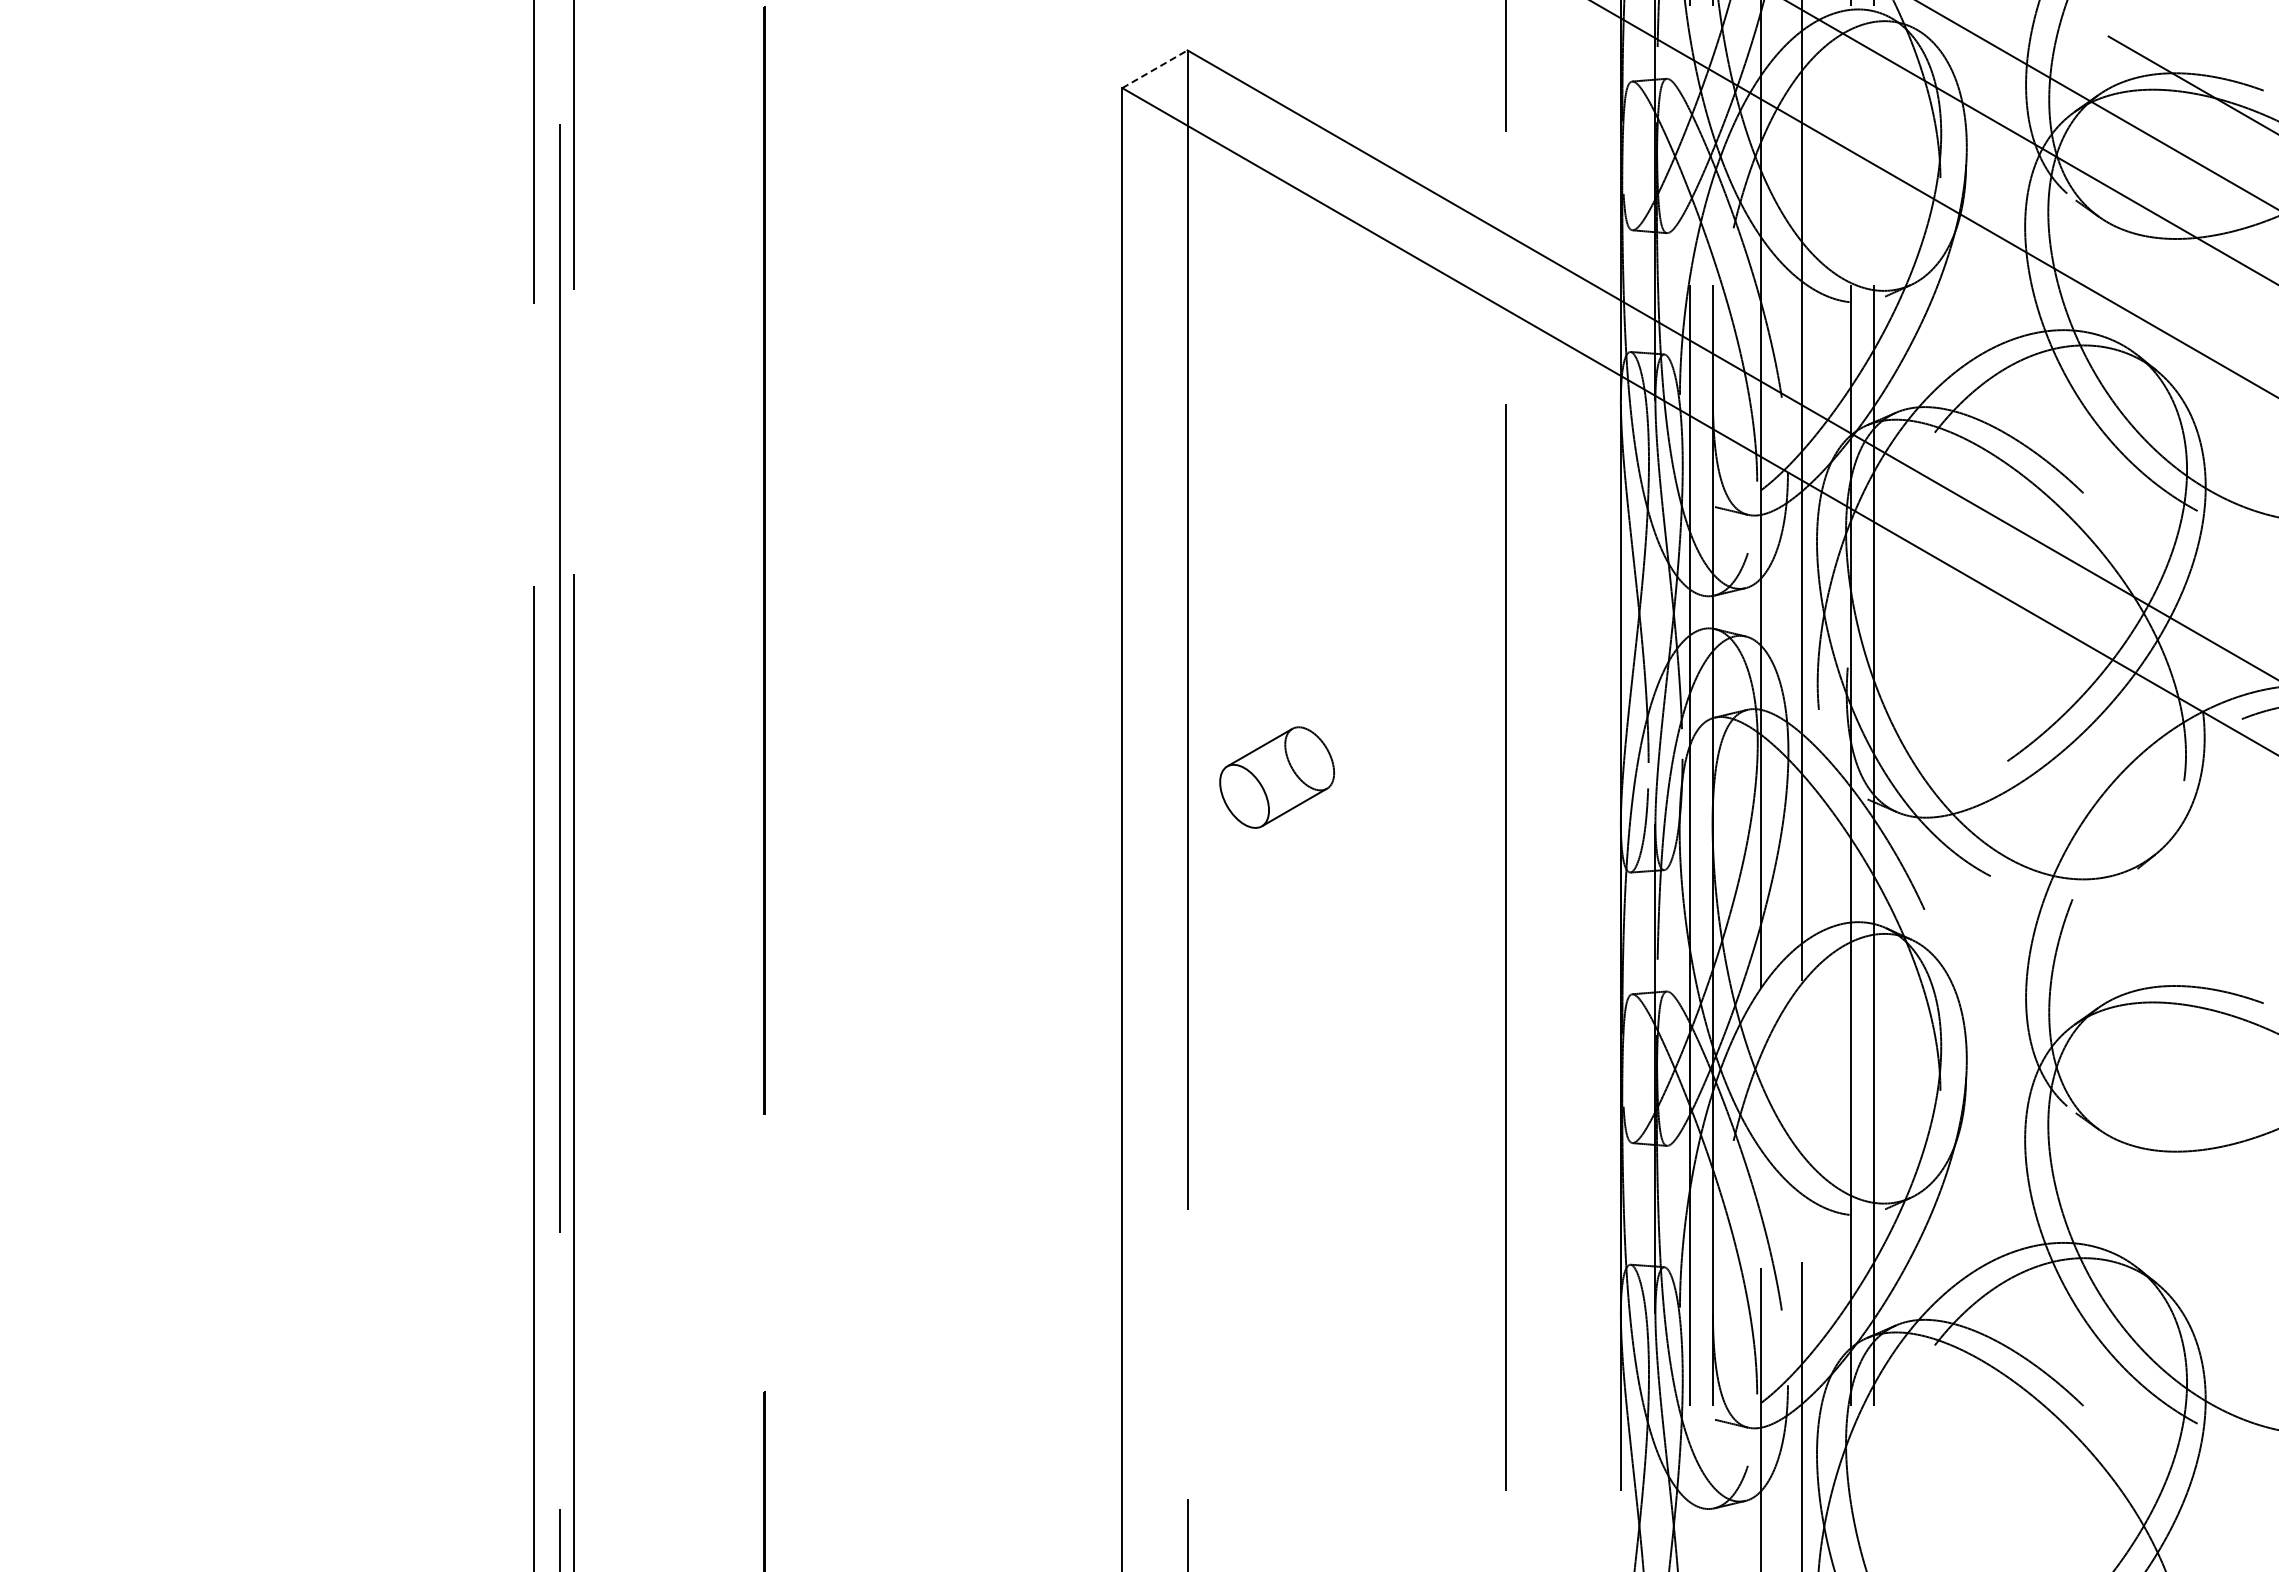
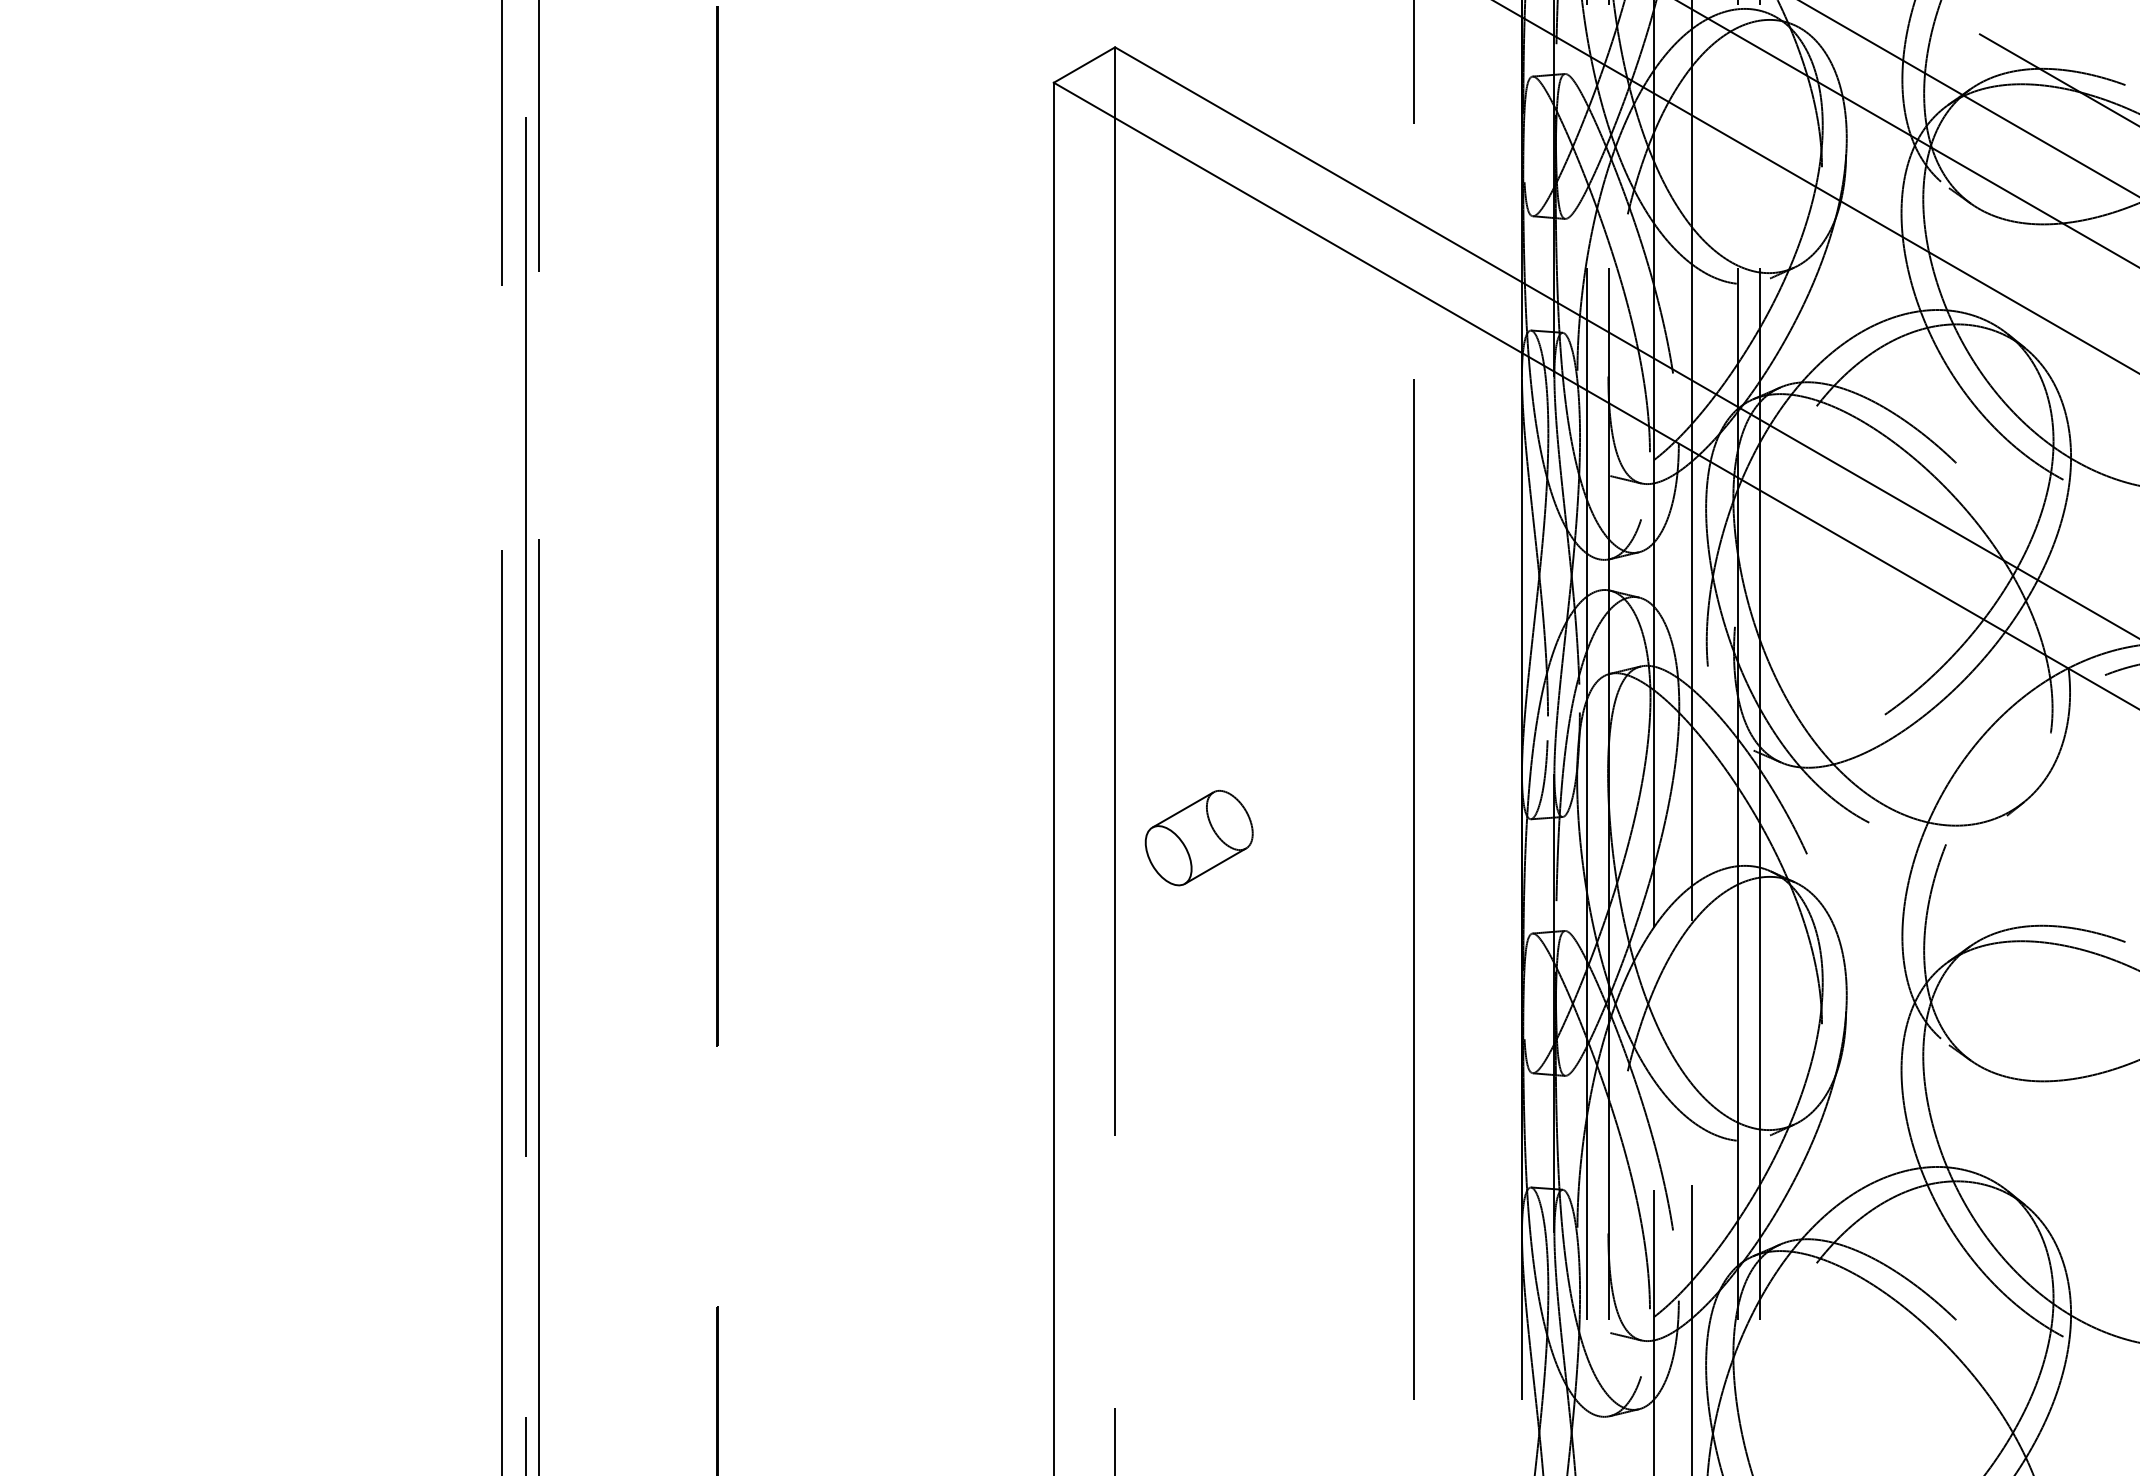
line: (1154, 69) -> (1084, 65), dashed -> solid
part: (1276, 777) -> (1198, 837), moved

